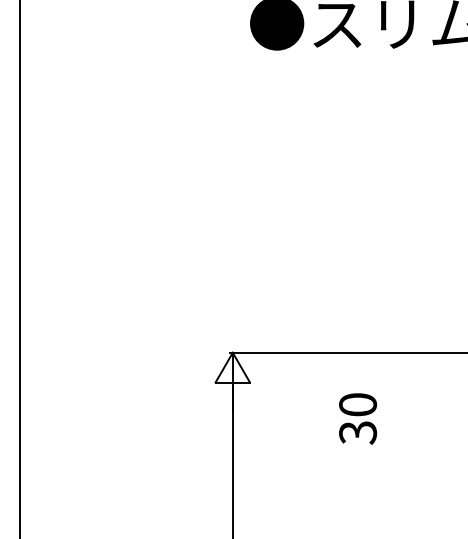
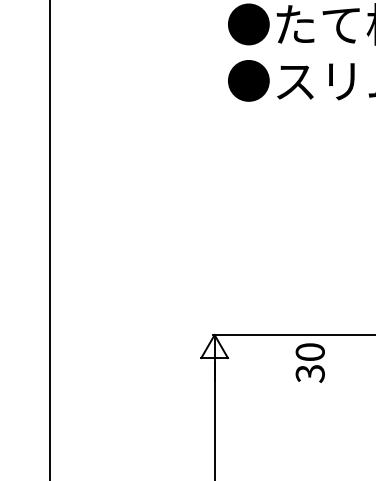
text: (356, 418) -> (309, 362), moved

